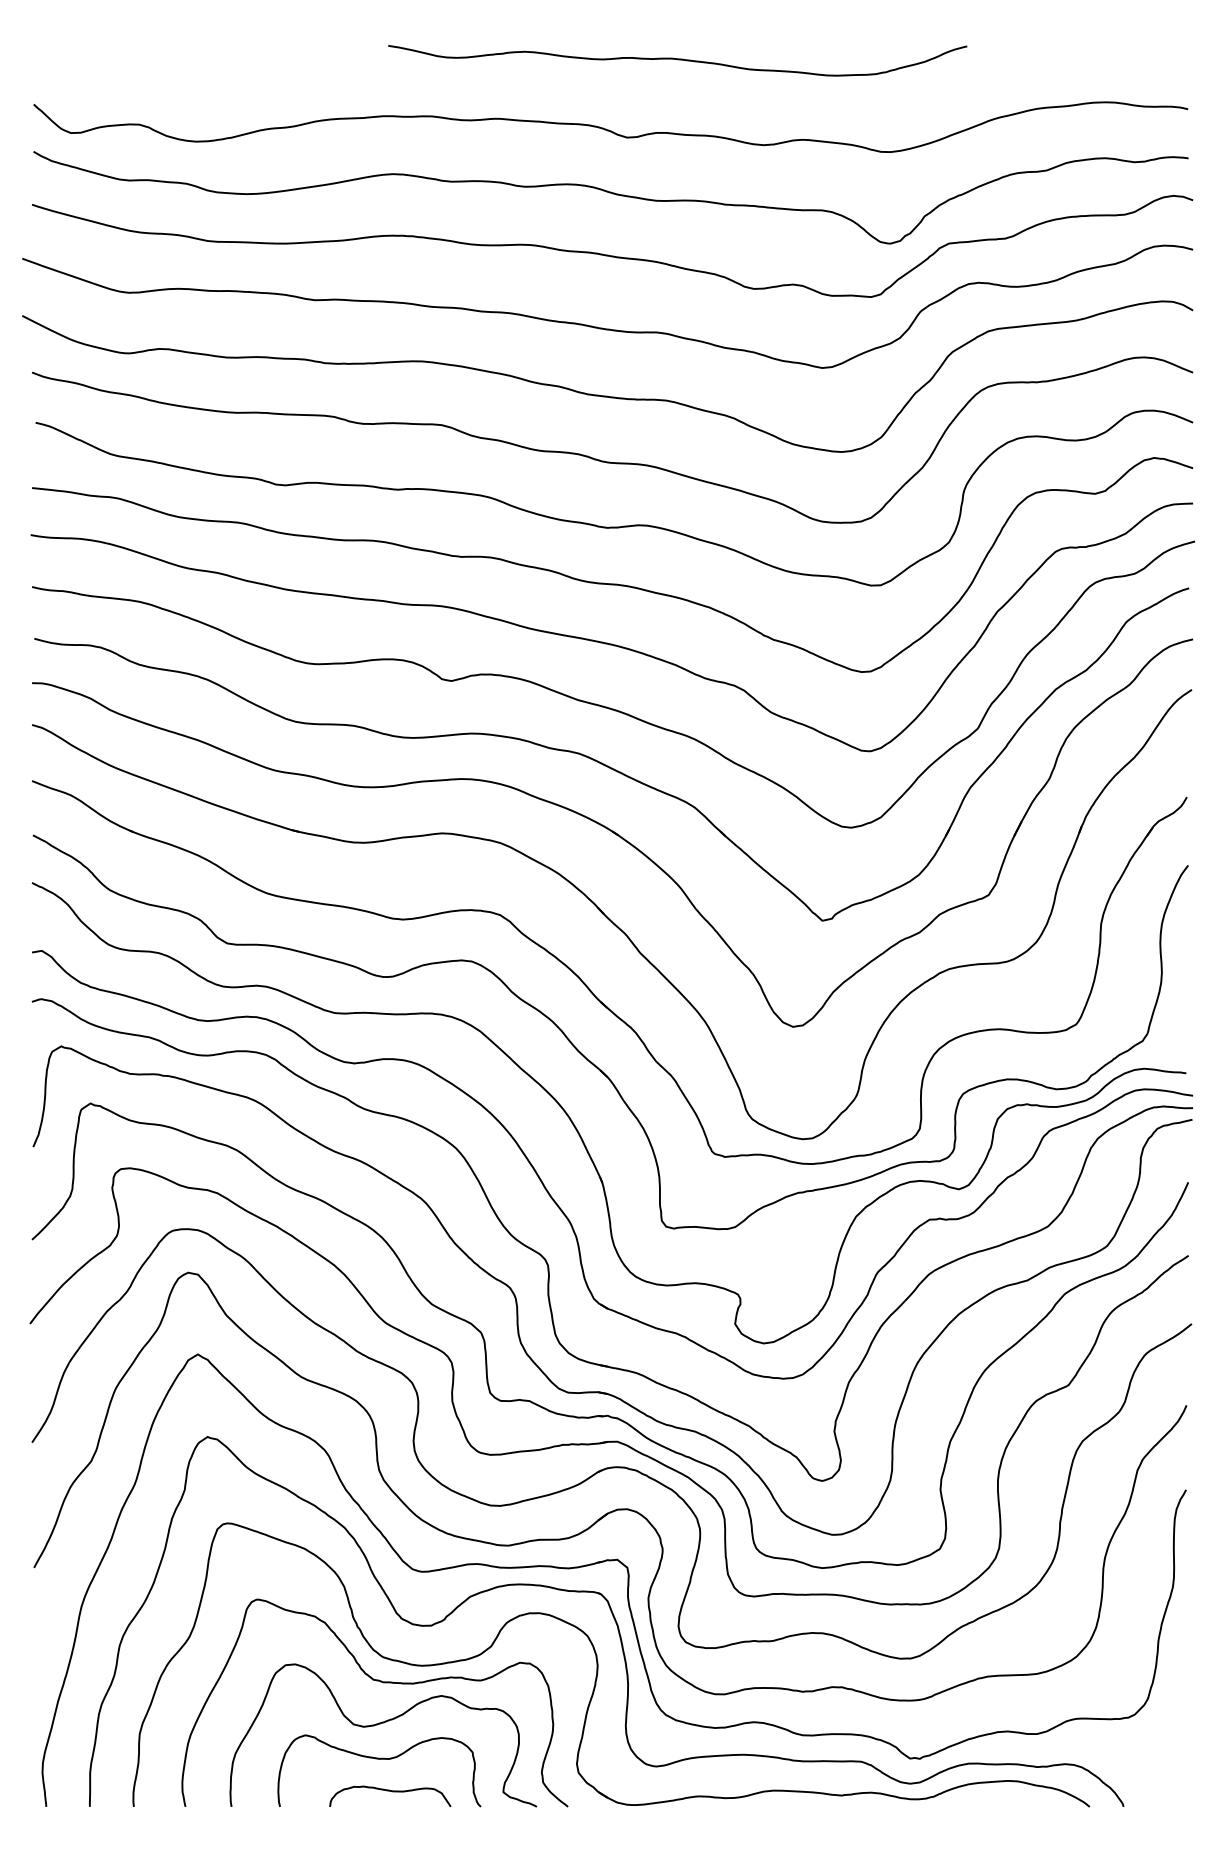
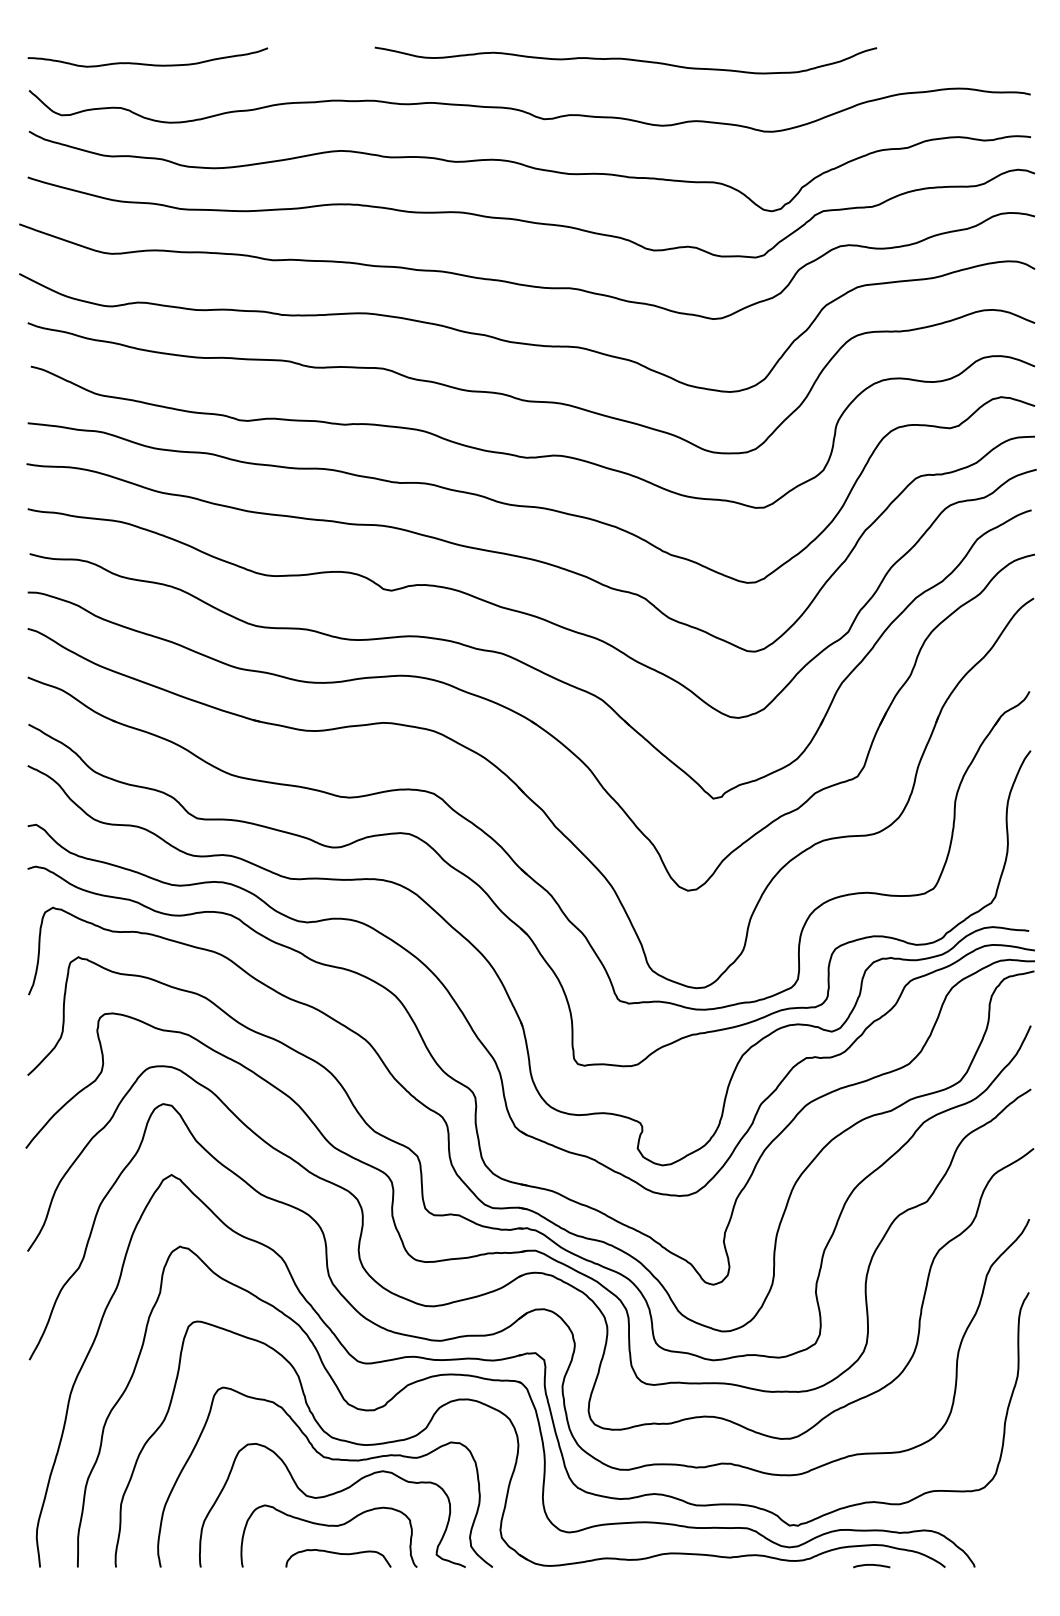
curve: (677, 60) -> (625, 60), moved
curve: (170, 73) -> (147, 63), added
curve: (1004, 1804) -> (871, 1565), added

